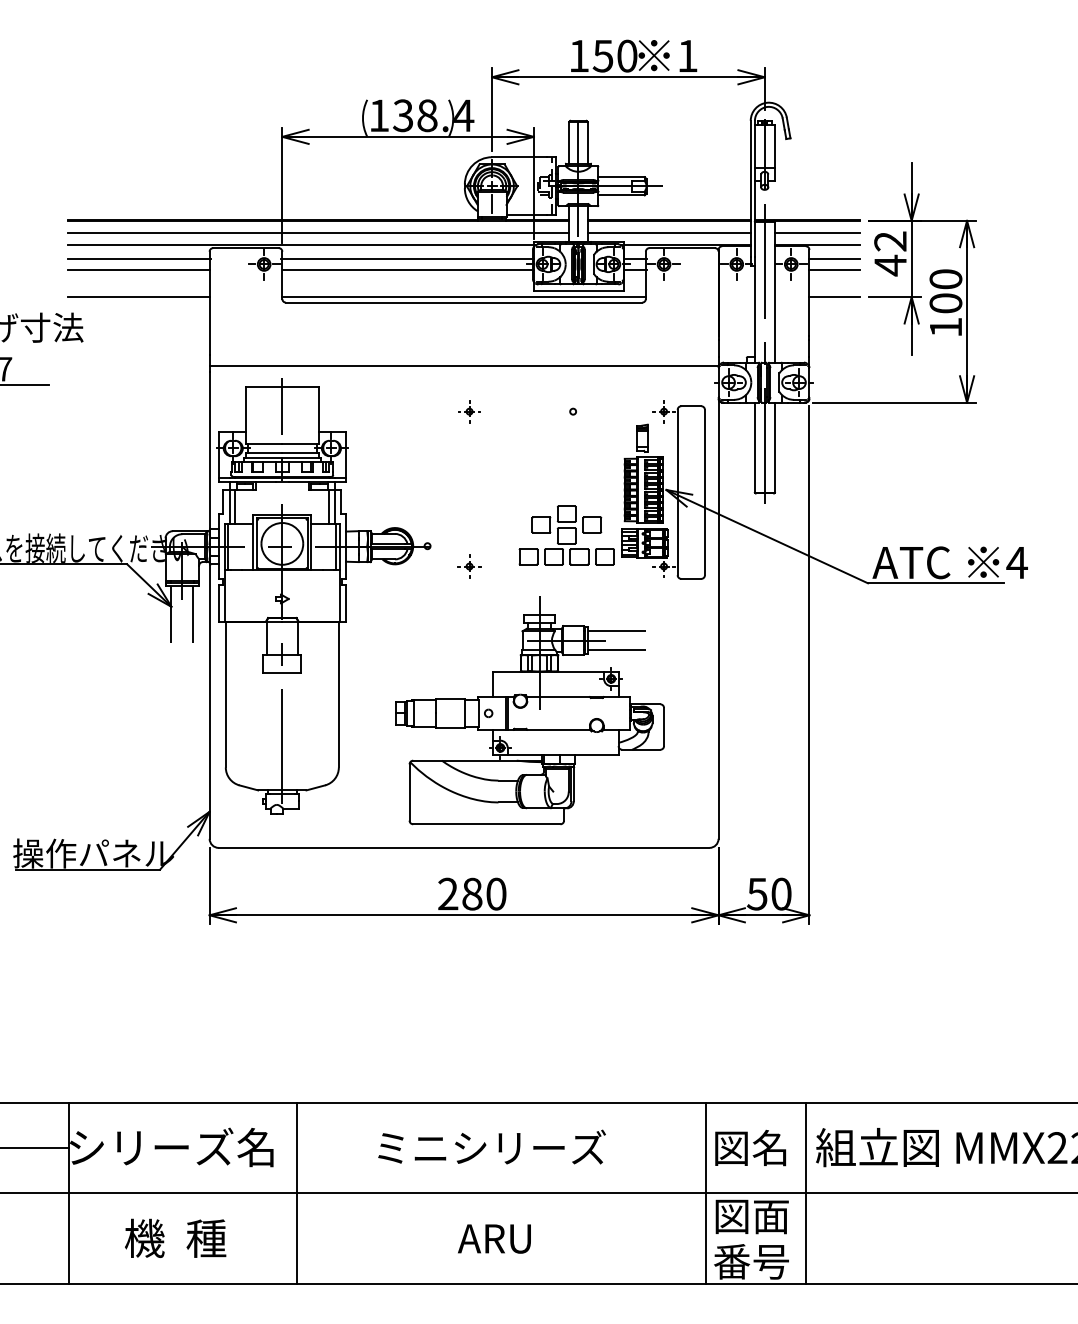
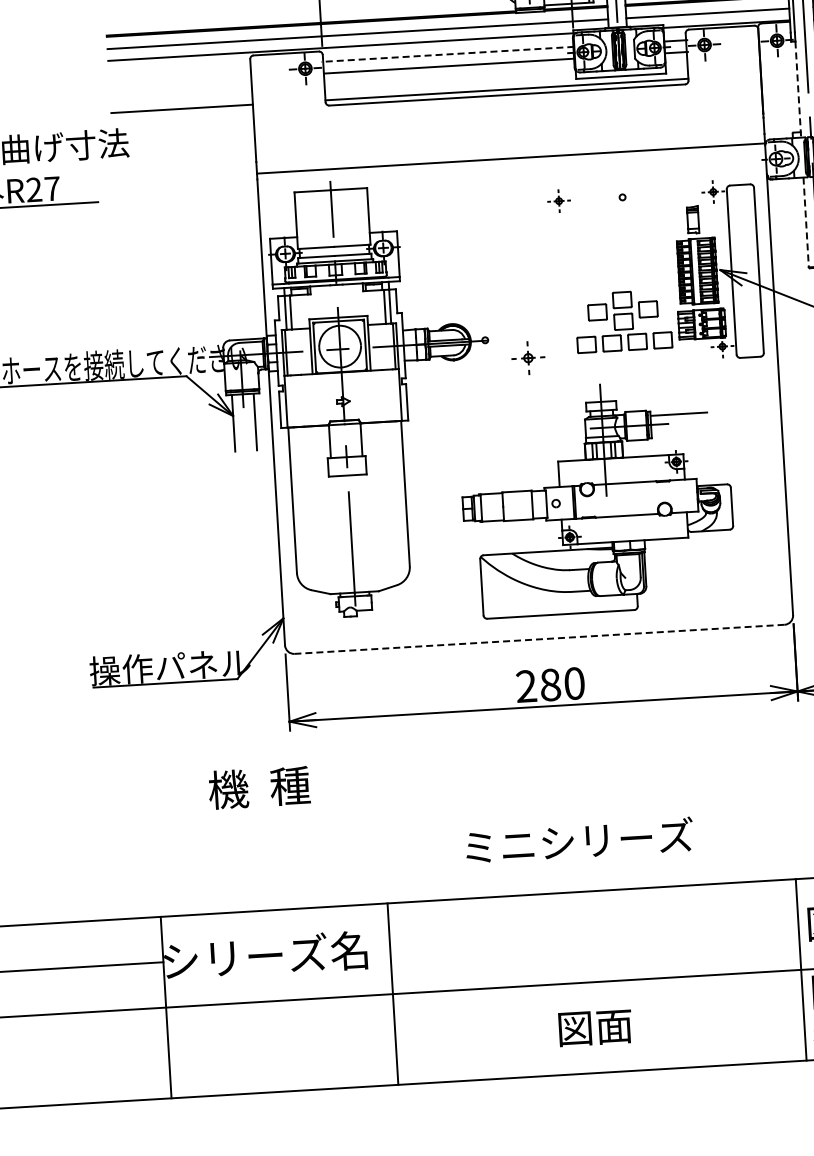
line: (139, 258) -> (180, 70), removed
line: (407, 258) -> (448, 54), solid -> dashed
line: (138, 270) -> (180, 82), removed
line: (754, 314) -> (797, 89), solid -> dashed
part: (469, 411) -> (559, 201), moved
line: (754, 447) -> (805, 222), solid -> dashed
part: (469, 566) -> (528, 358), size x1.4
line: (617, 649) -> (680, 432), removed
line: (463, 847) -> (538, 638), solid -> dashed
text: (491, 1146) -> (578, 839), moved
text: (175, 1237) -> (259, 786), moved
text: (495, 1239) -> (594, 1028), ARU -> 図面

